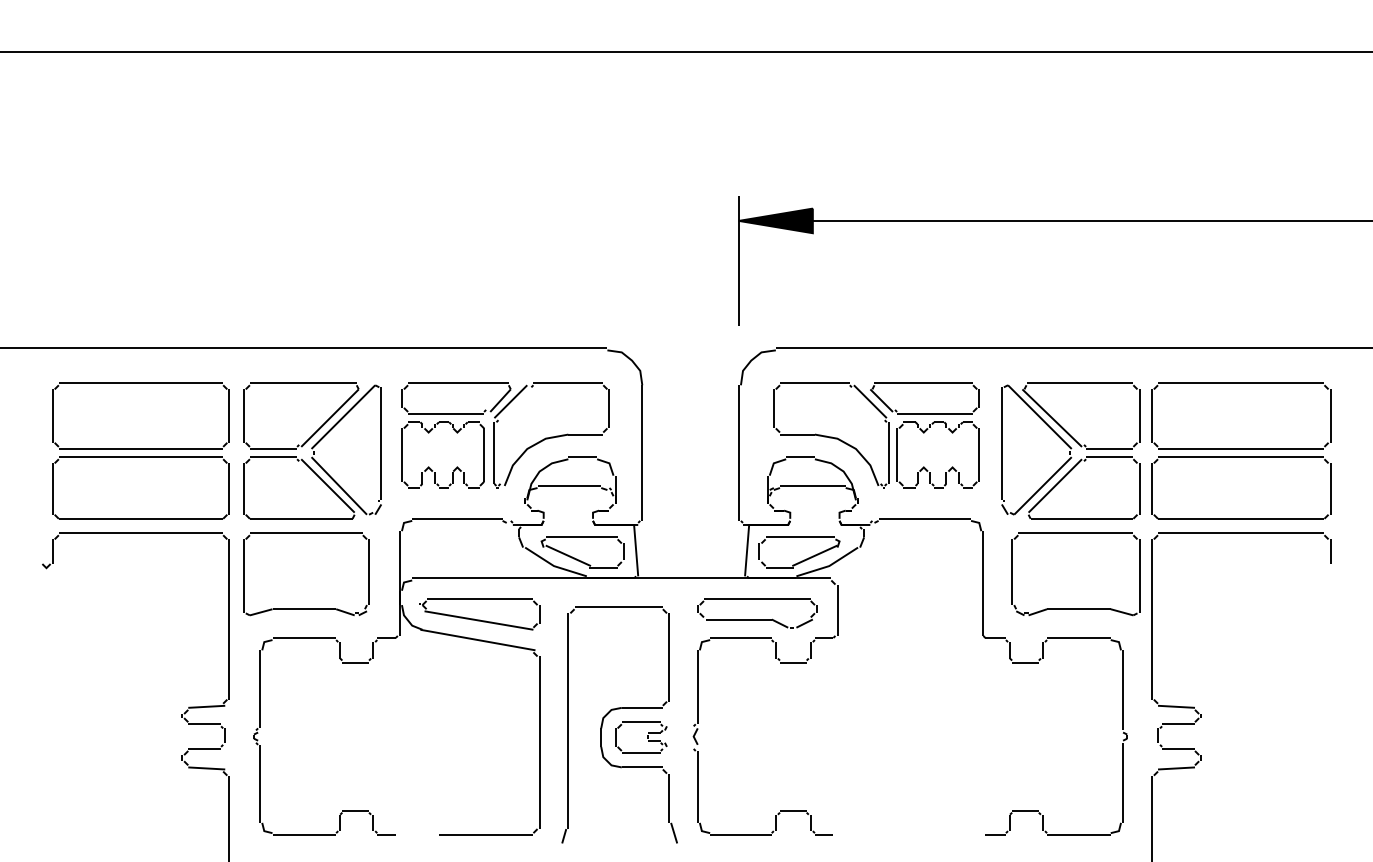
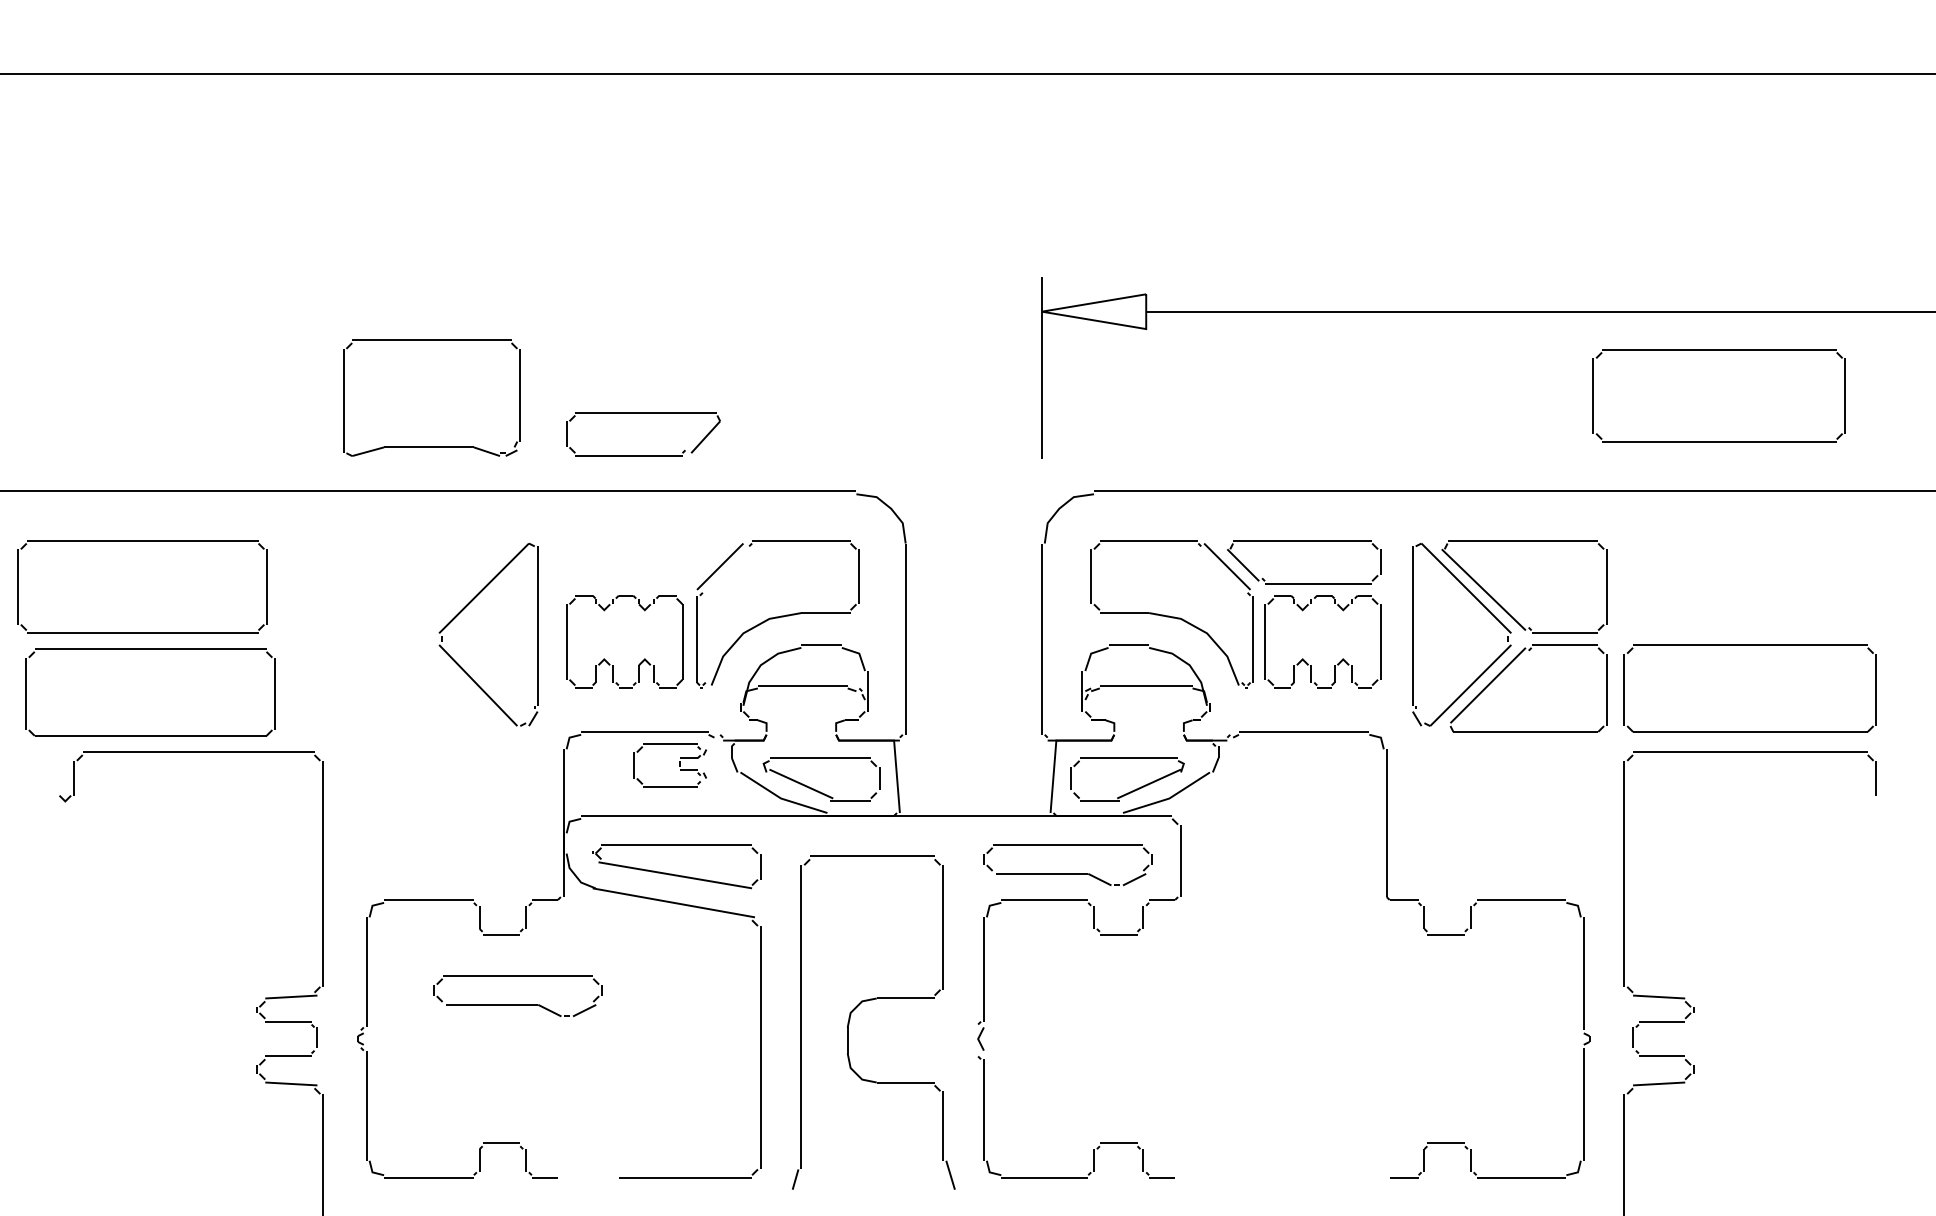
fill: (775, 220) -> (1093, 311), removed
part: (140, 383) -> (142, 541), moved
part: (456, 383) -> (643, 413), moved
part: (1240, 383) -> (1718, 350), moved
part: (316, 430) -> (446, 607), removed
part: (140, 457) -> (150, 649), moved
part: (313, 473) -> (442, 667), removed
part: (306, 608) -> (431, 446), moved
part: (1075, 608) -> (1516, 858), removed
part: (367, 712) -> (517, 1004), added
part: (647, 737) -> (679, 765), moved

